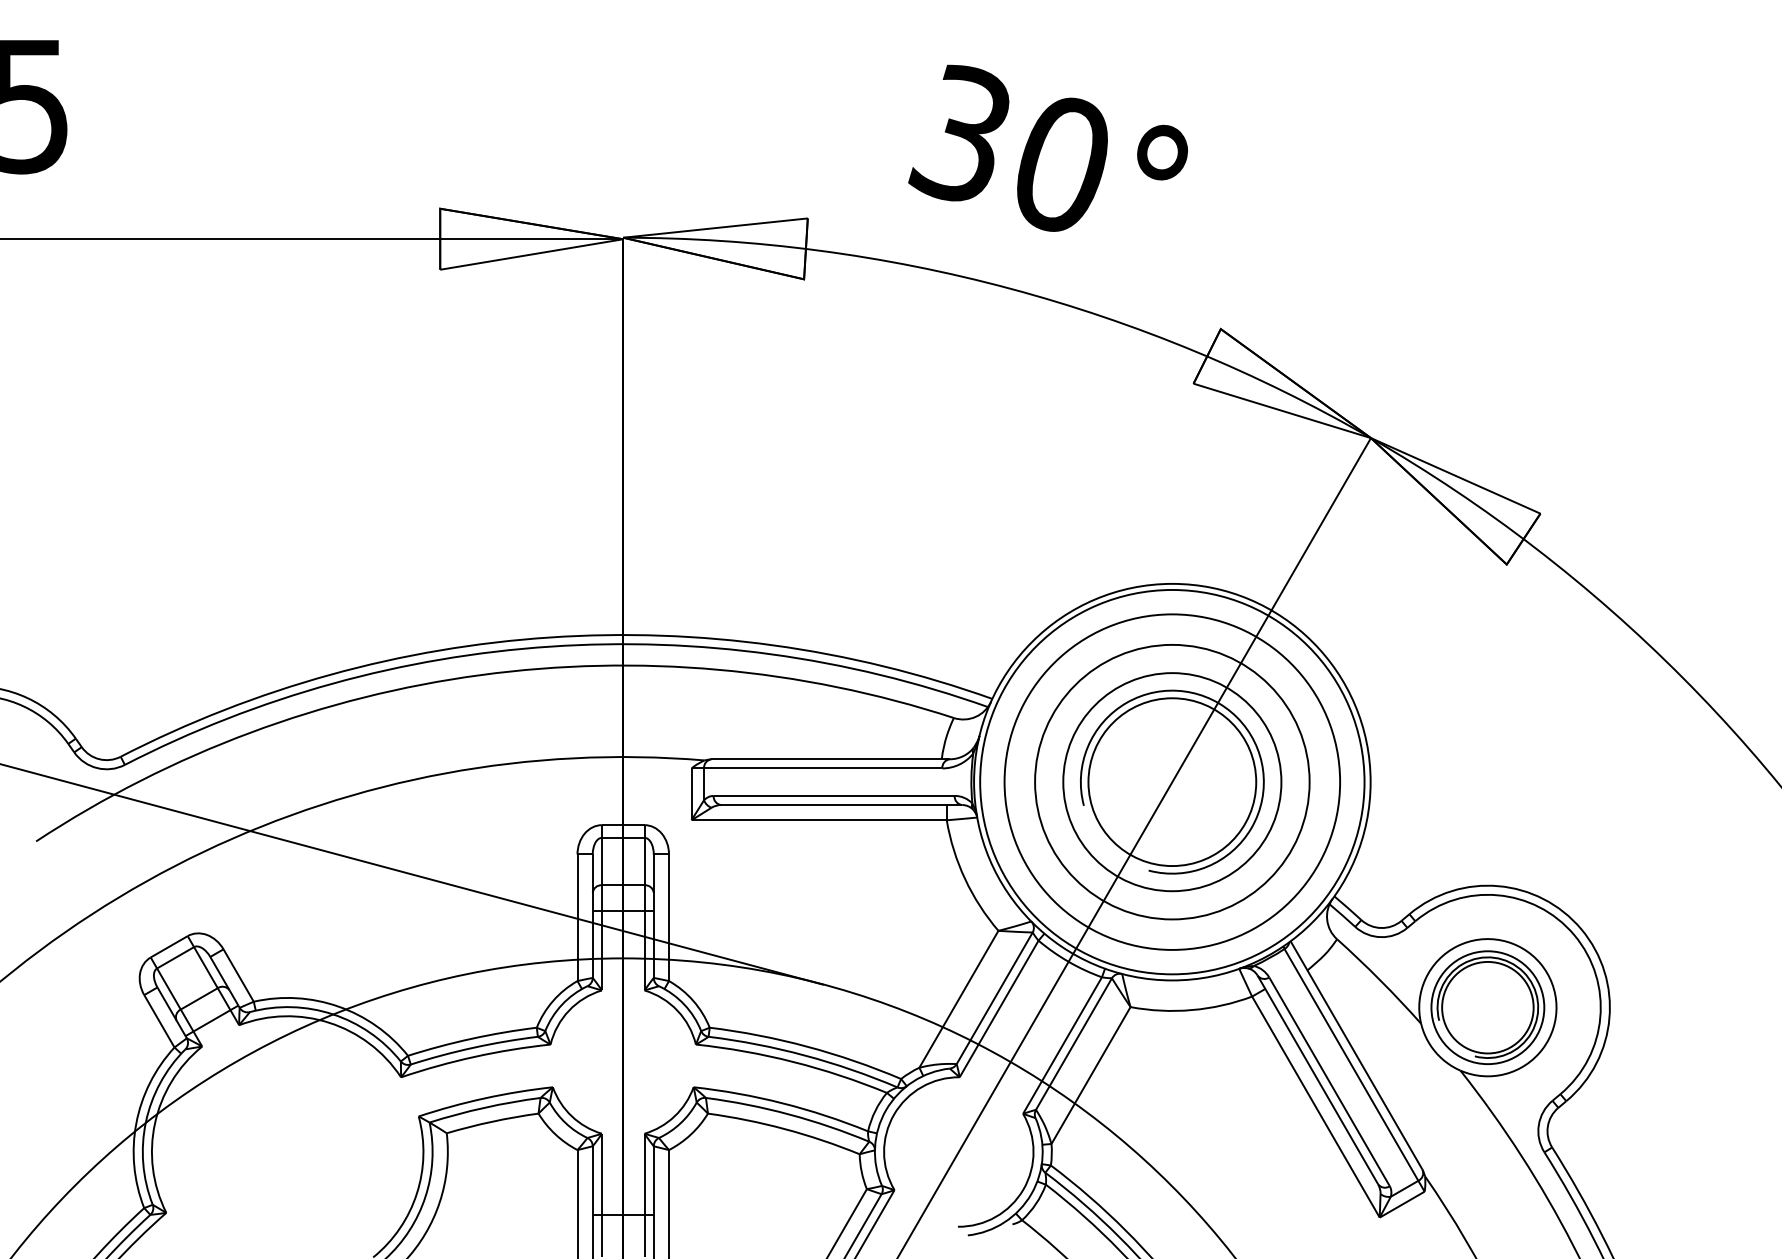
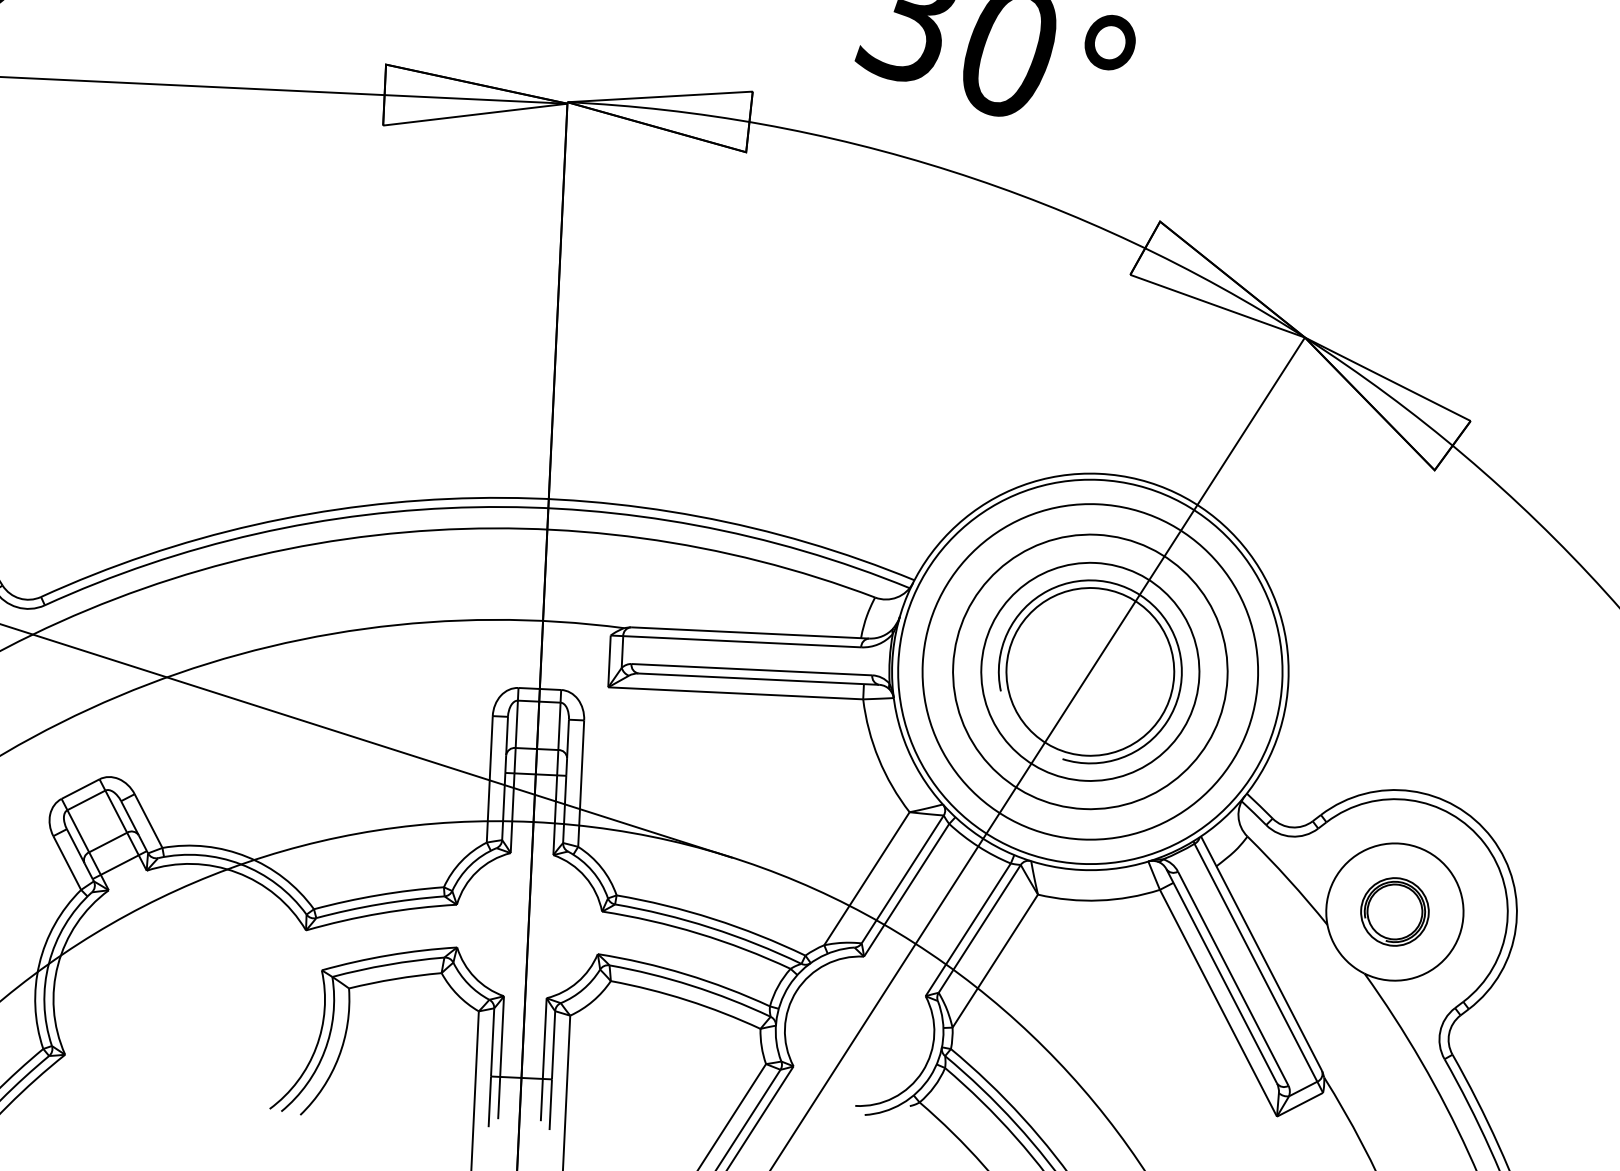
part: (1487, 1007) -> (1394, 911), size x0.6

